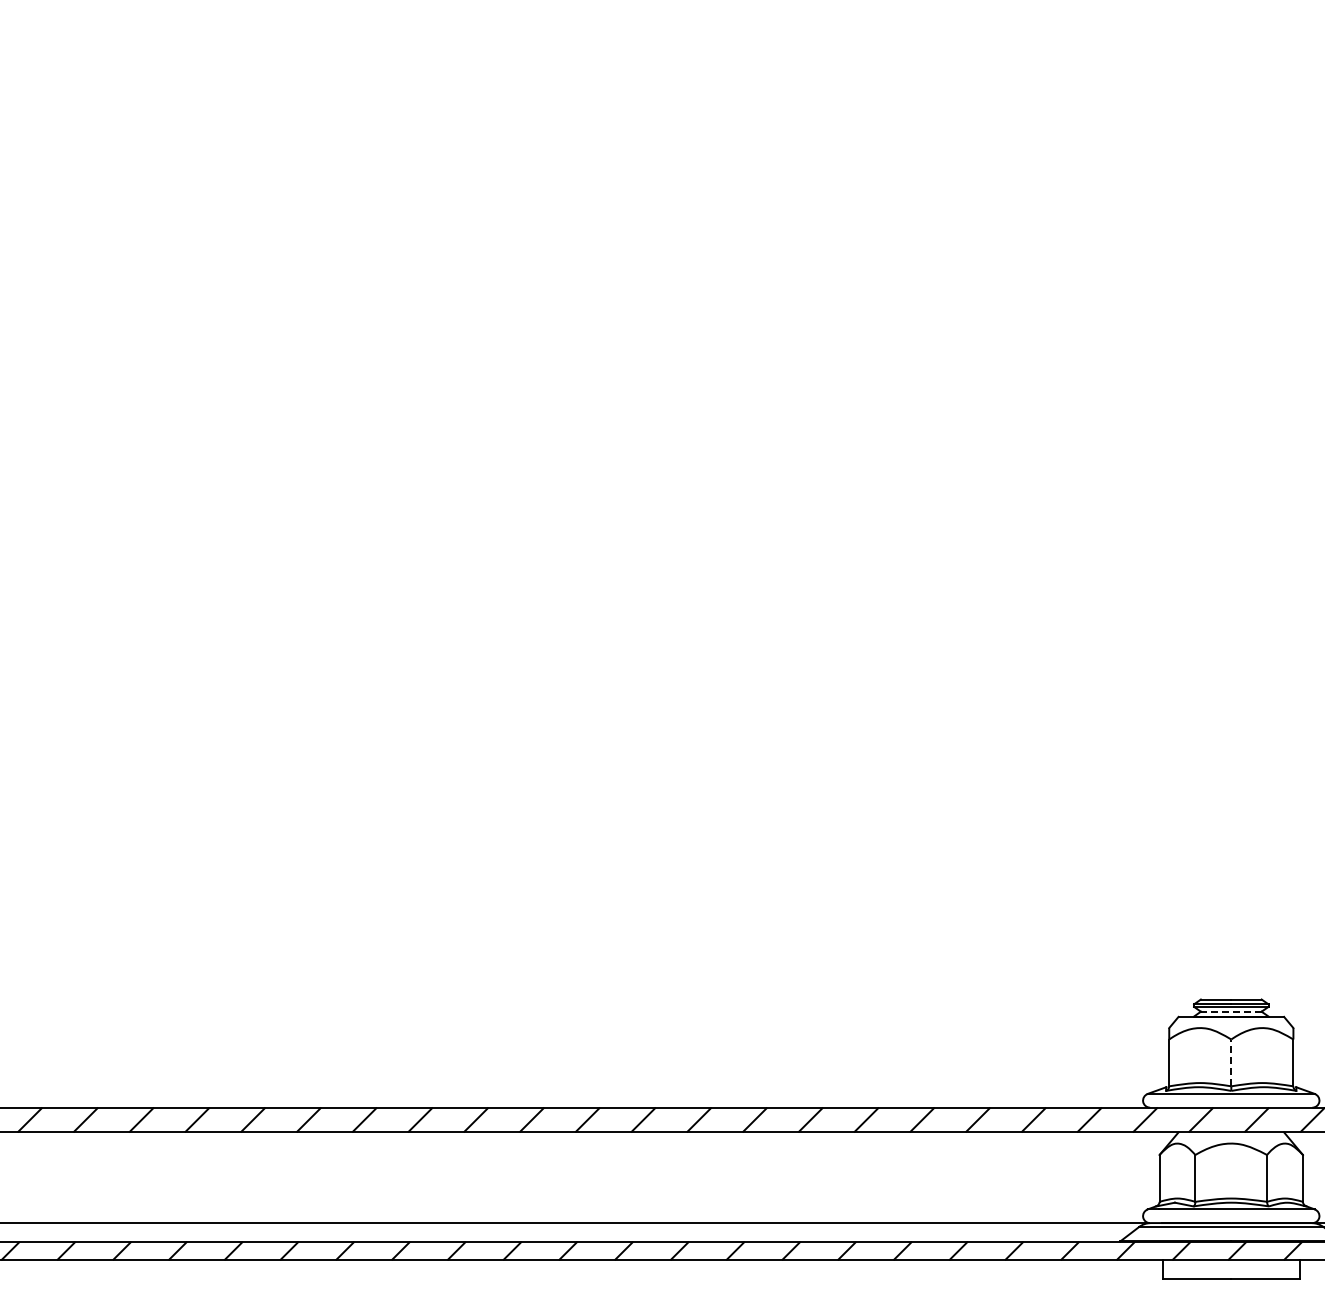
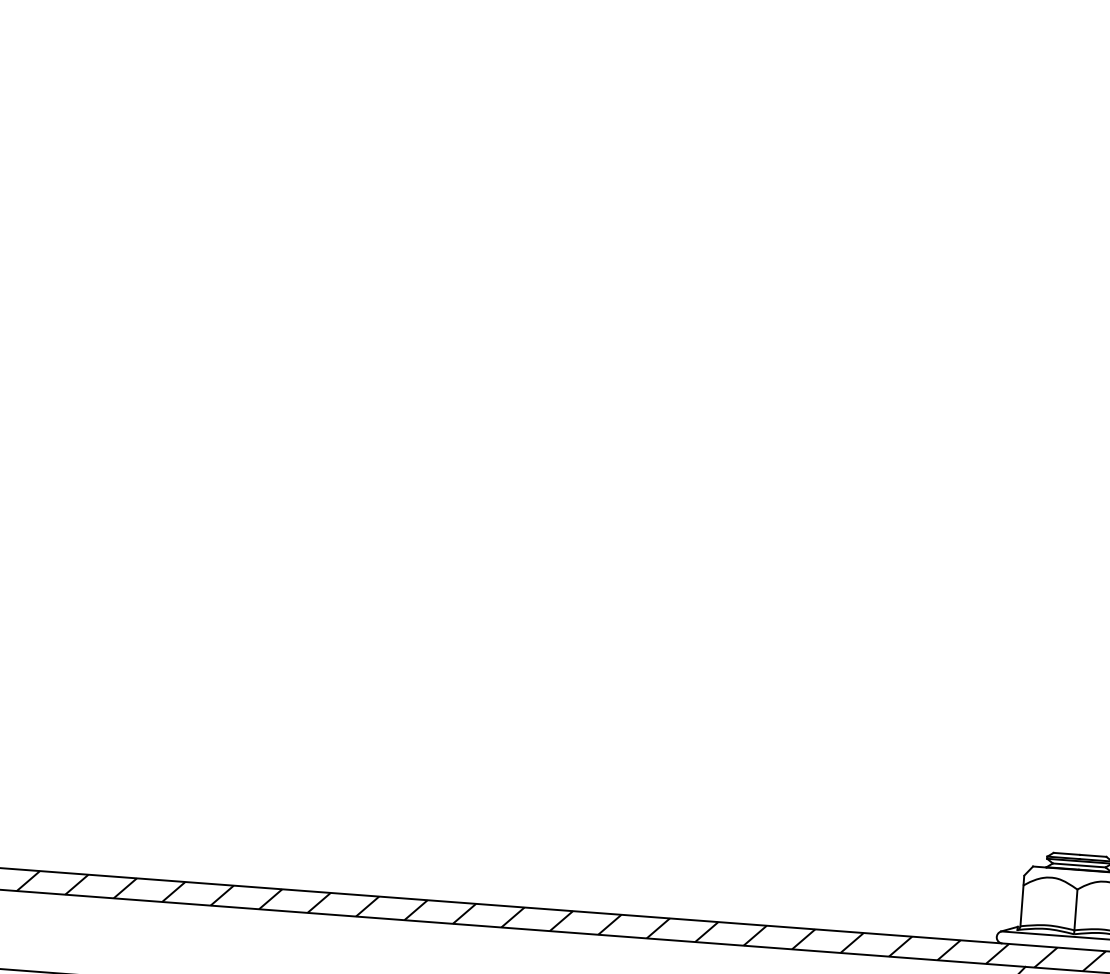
line: (1230, 1011) -> (1078, 865), dashed -> solid
line: (1231, 1062) -> (1076, 909), dashed -> solid

